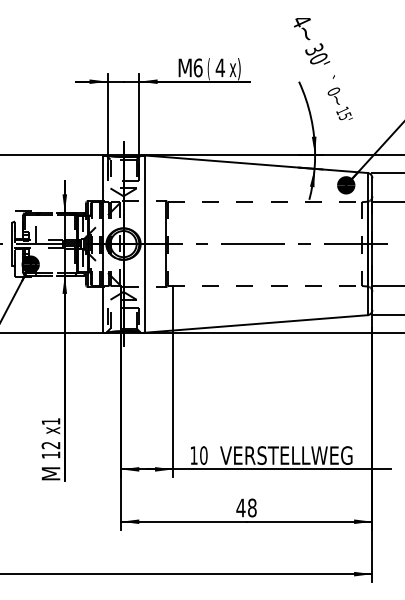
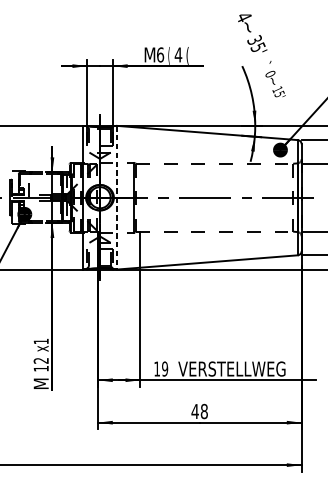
text: (318, 57) -> (257, 46), 30' -> 35'
text: (234, 69) -> (189, 56), x) -> (
line: (144, 244) -> (117, 198), solid -> dashed
text: (203, 455) -> (164, 369), 10 -> 19

